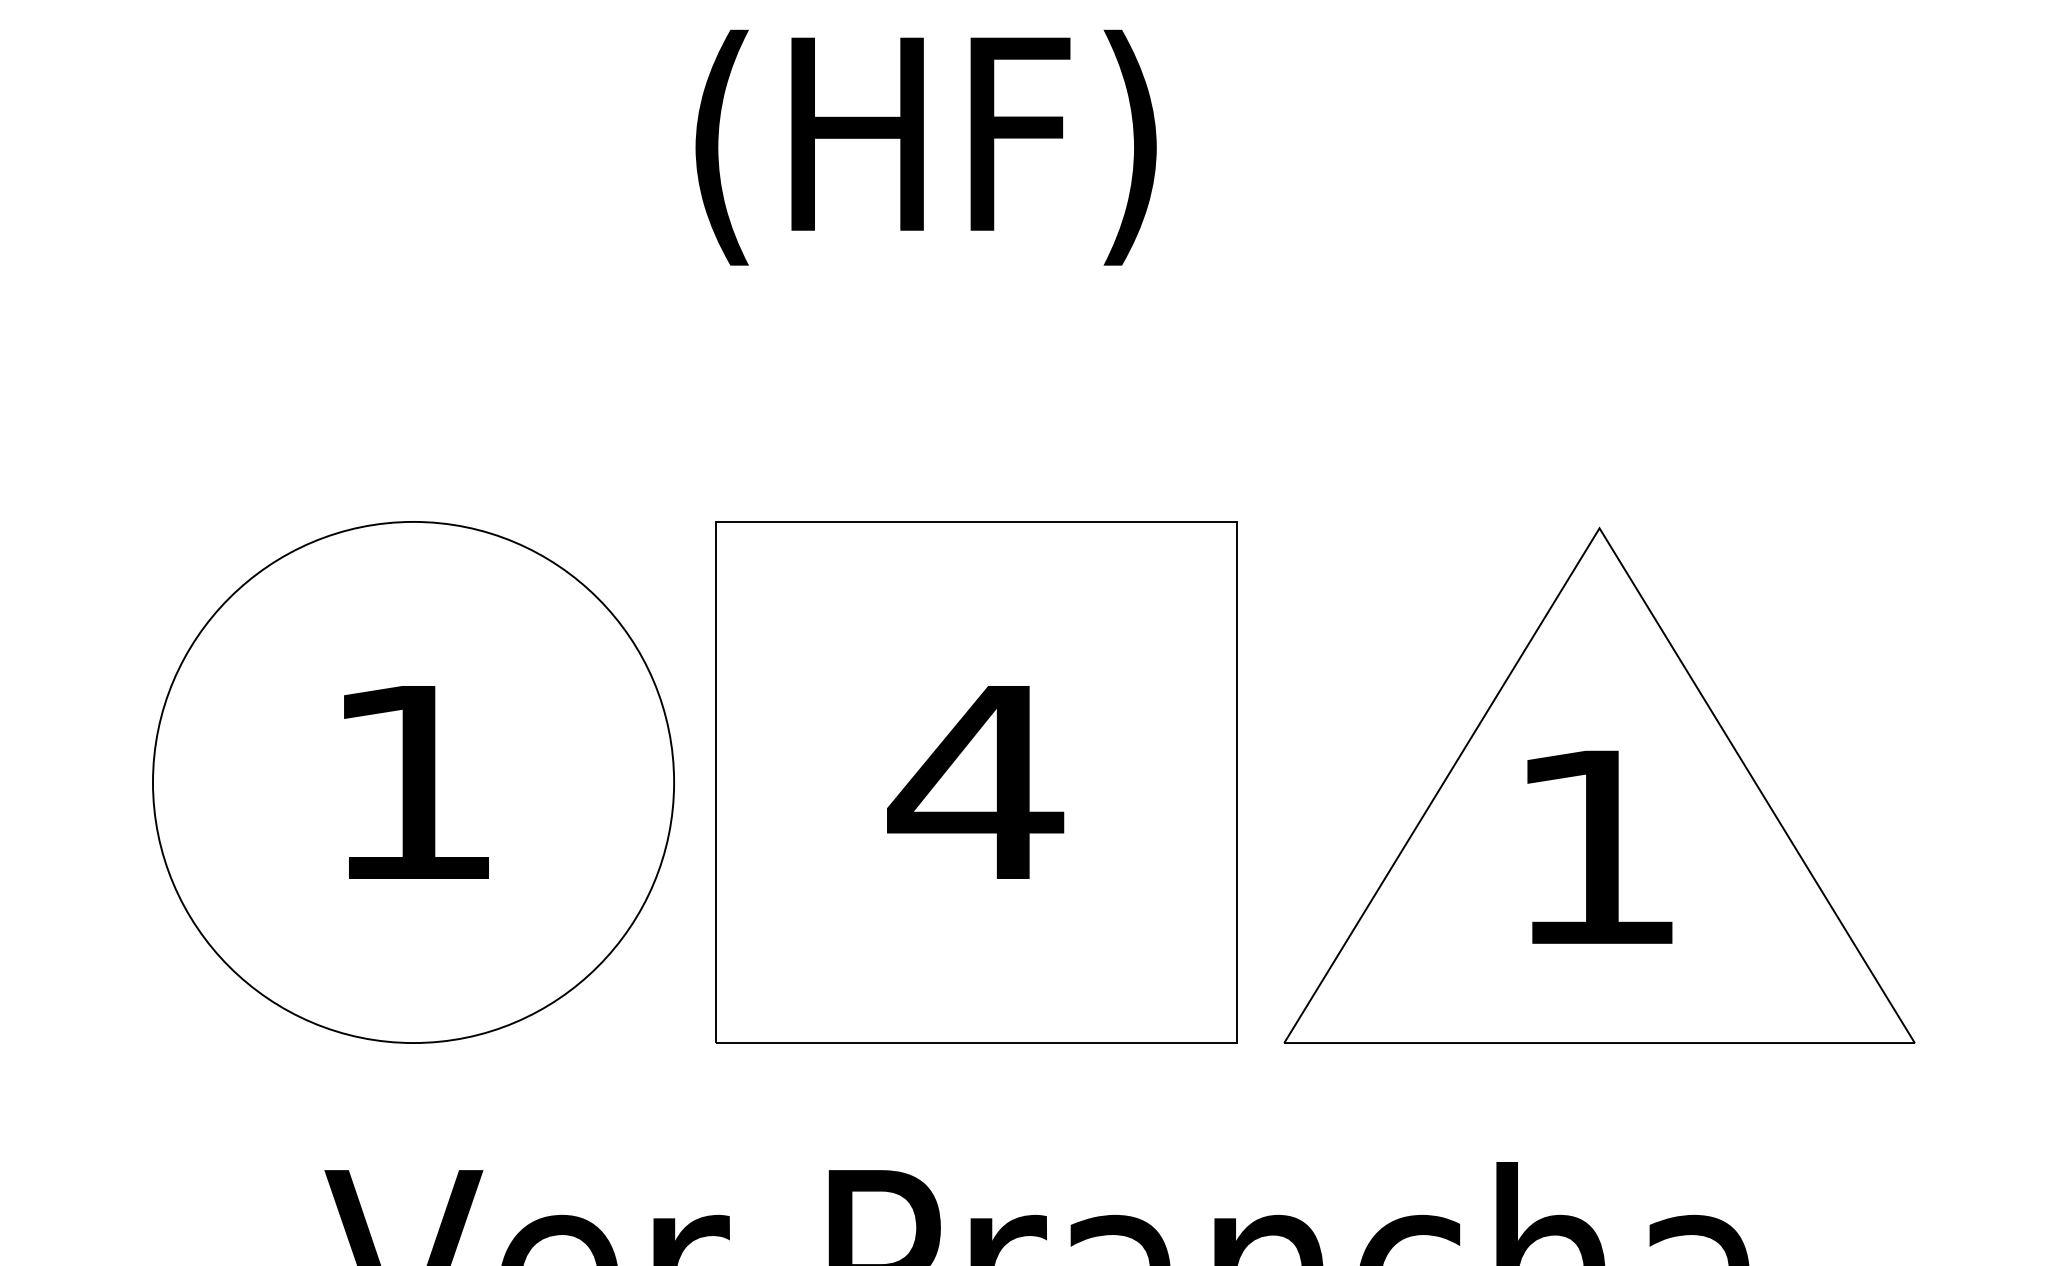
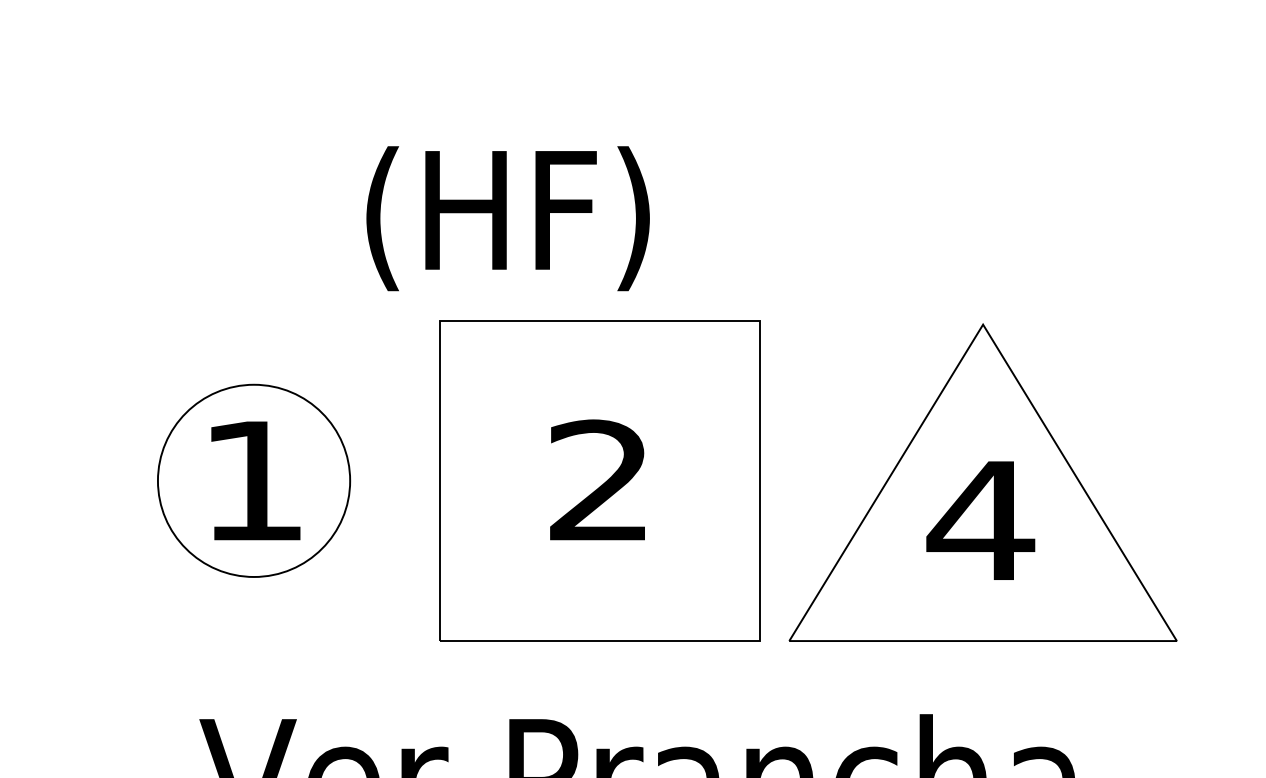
text: (925, 147) -> (507, 218), moved
text: (975, 780) -> (599, 479), 4 -> 2
circle: (412, 781) -> (253, 480), size x0.6
text: (1595, 846) -> (980, 520), 1 -> 4

